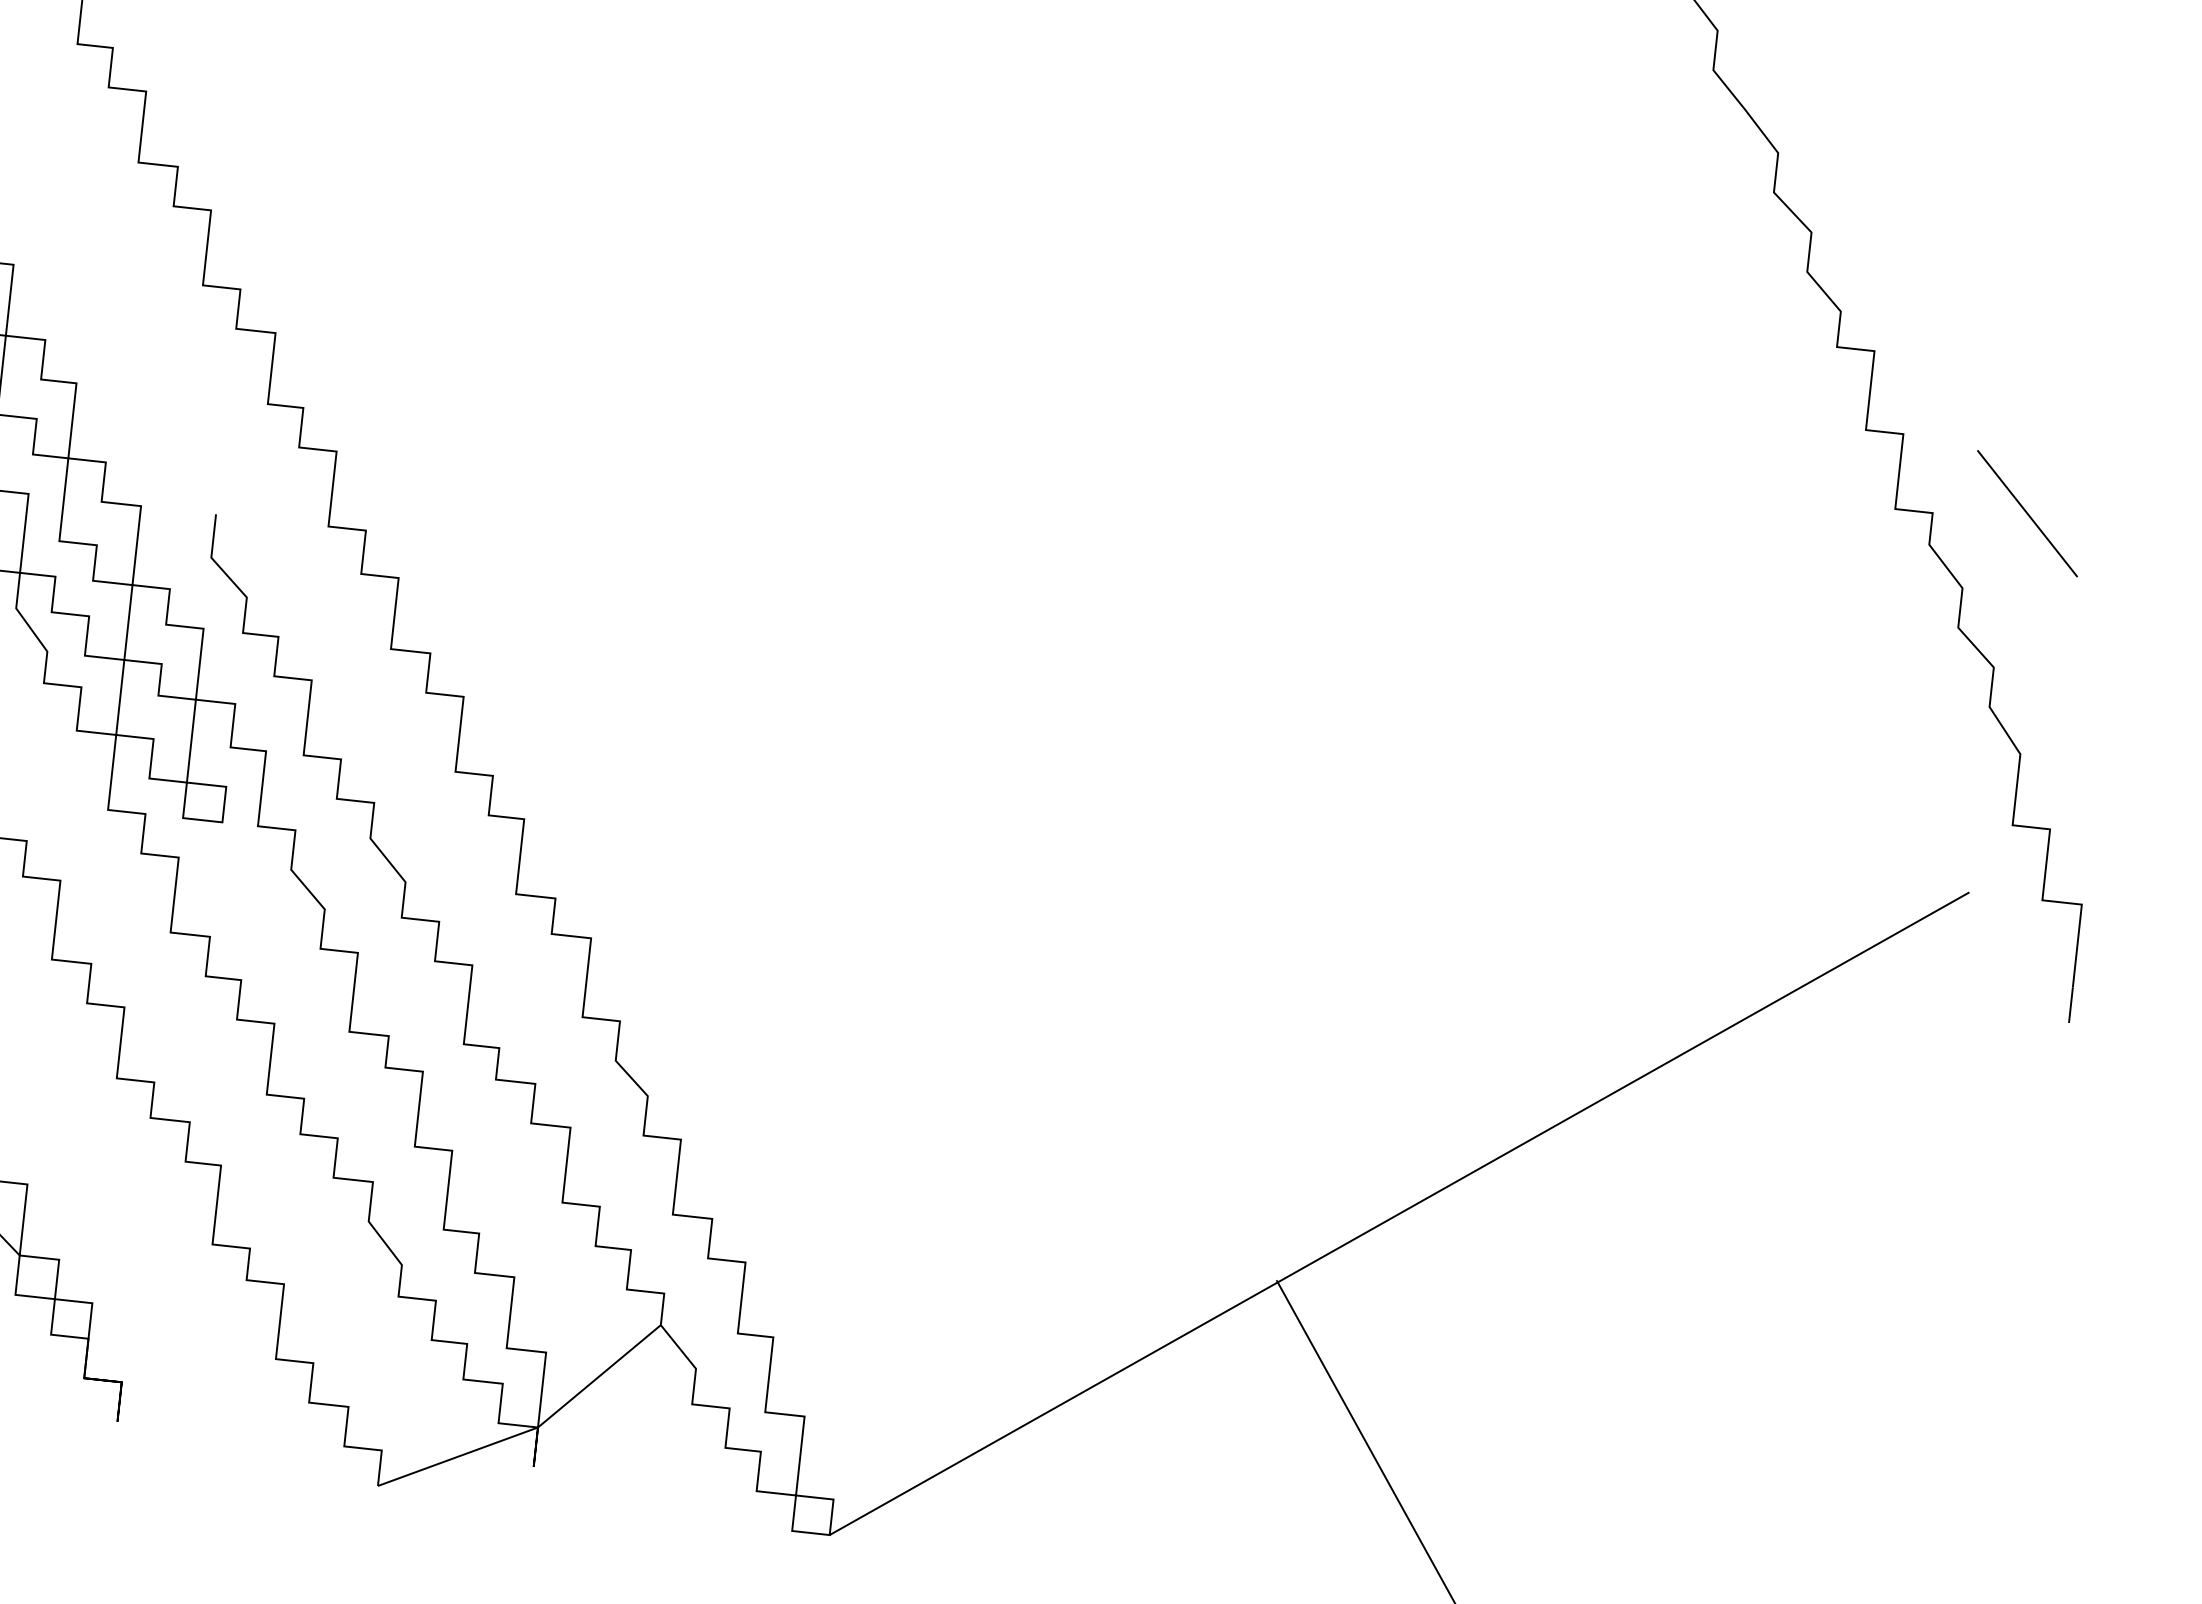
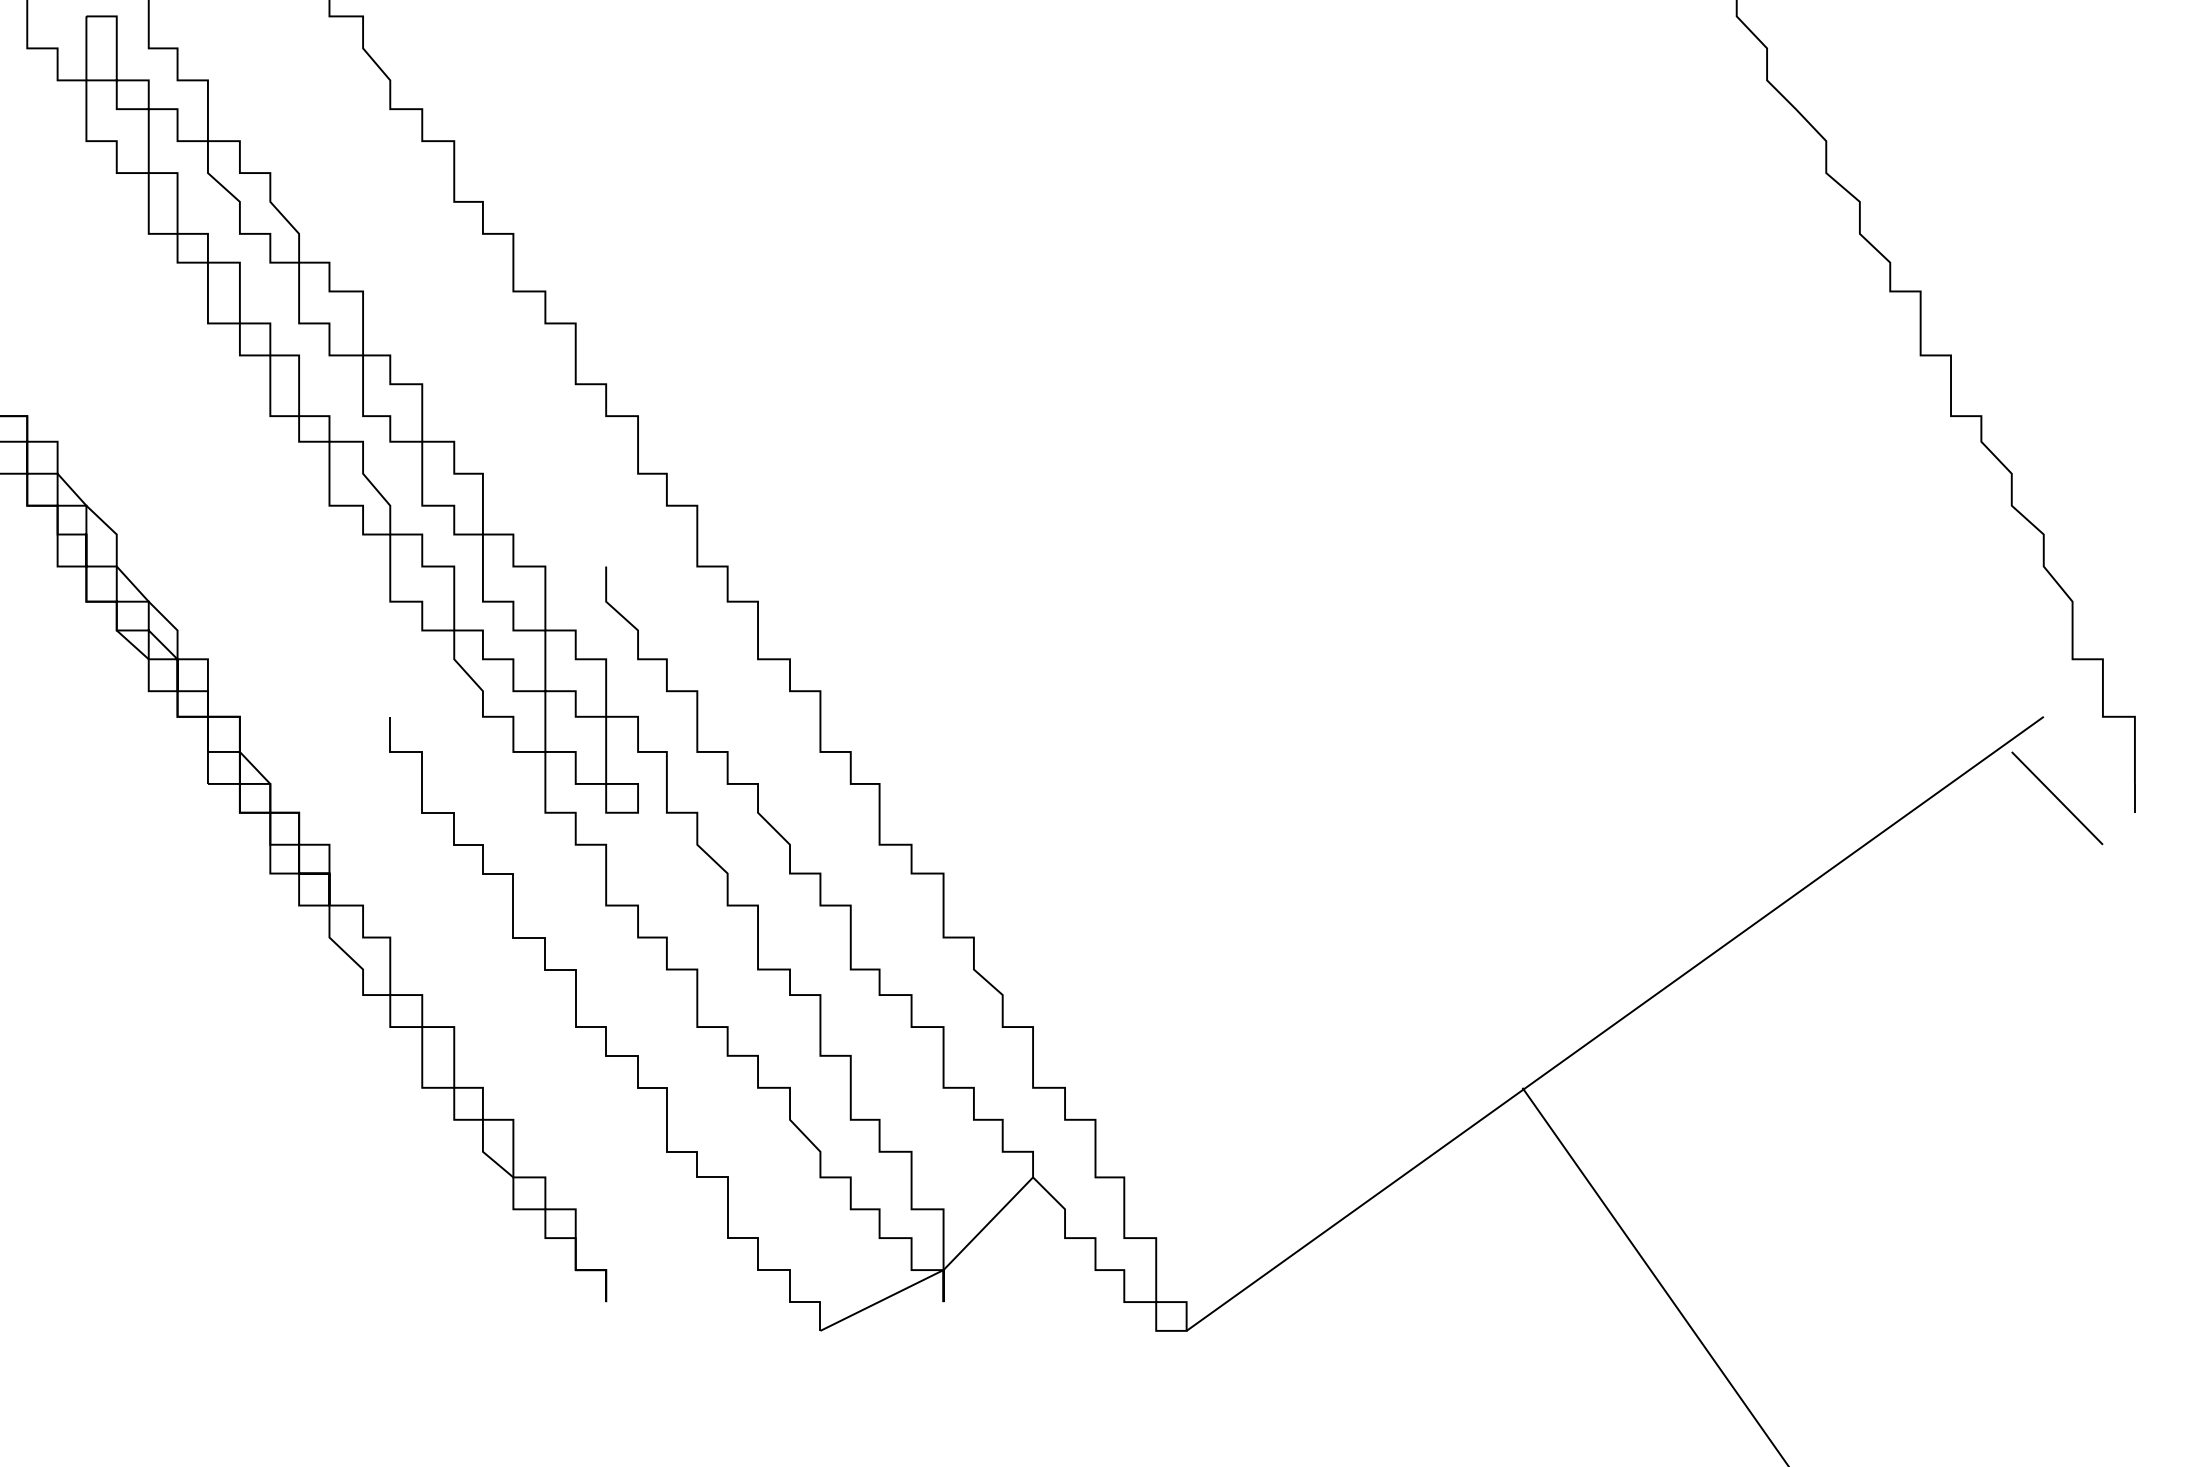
line: (2027, 513) -> (2057, 798), moved

